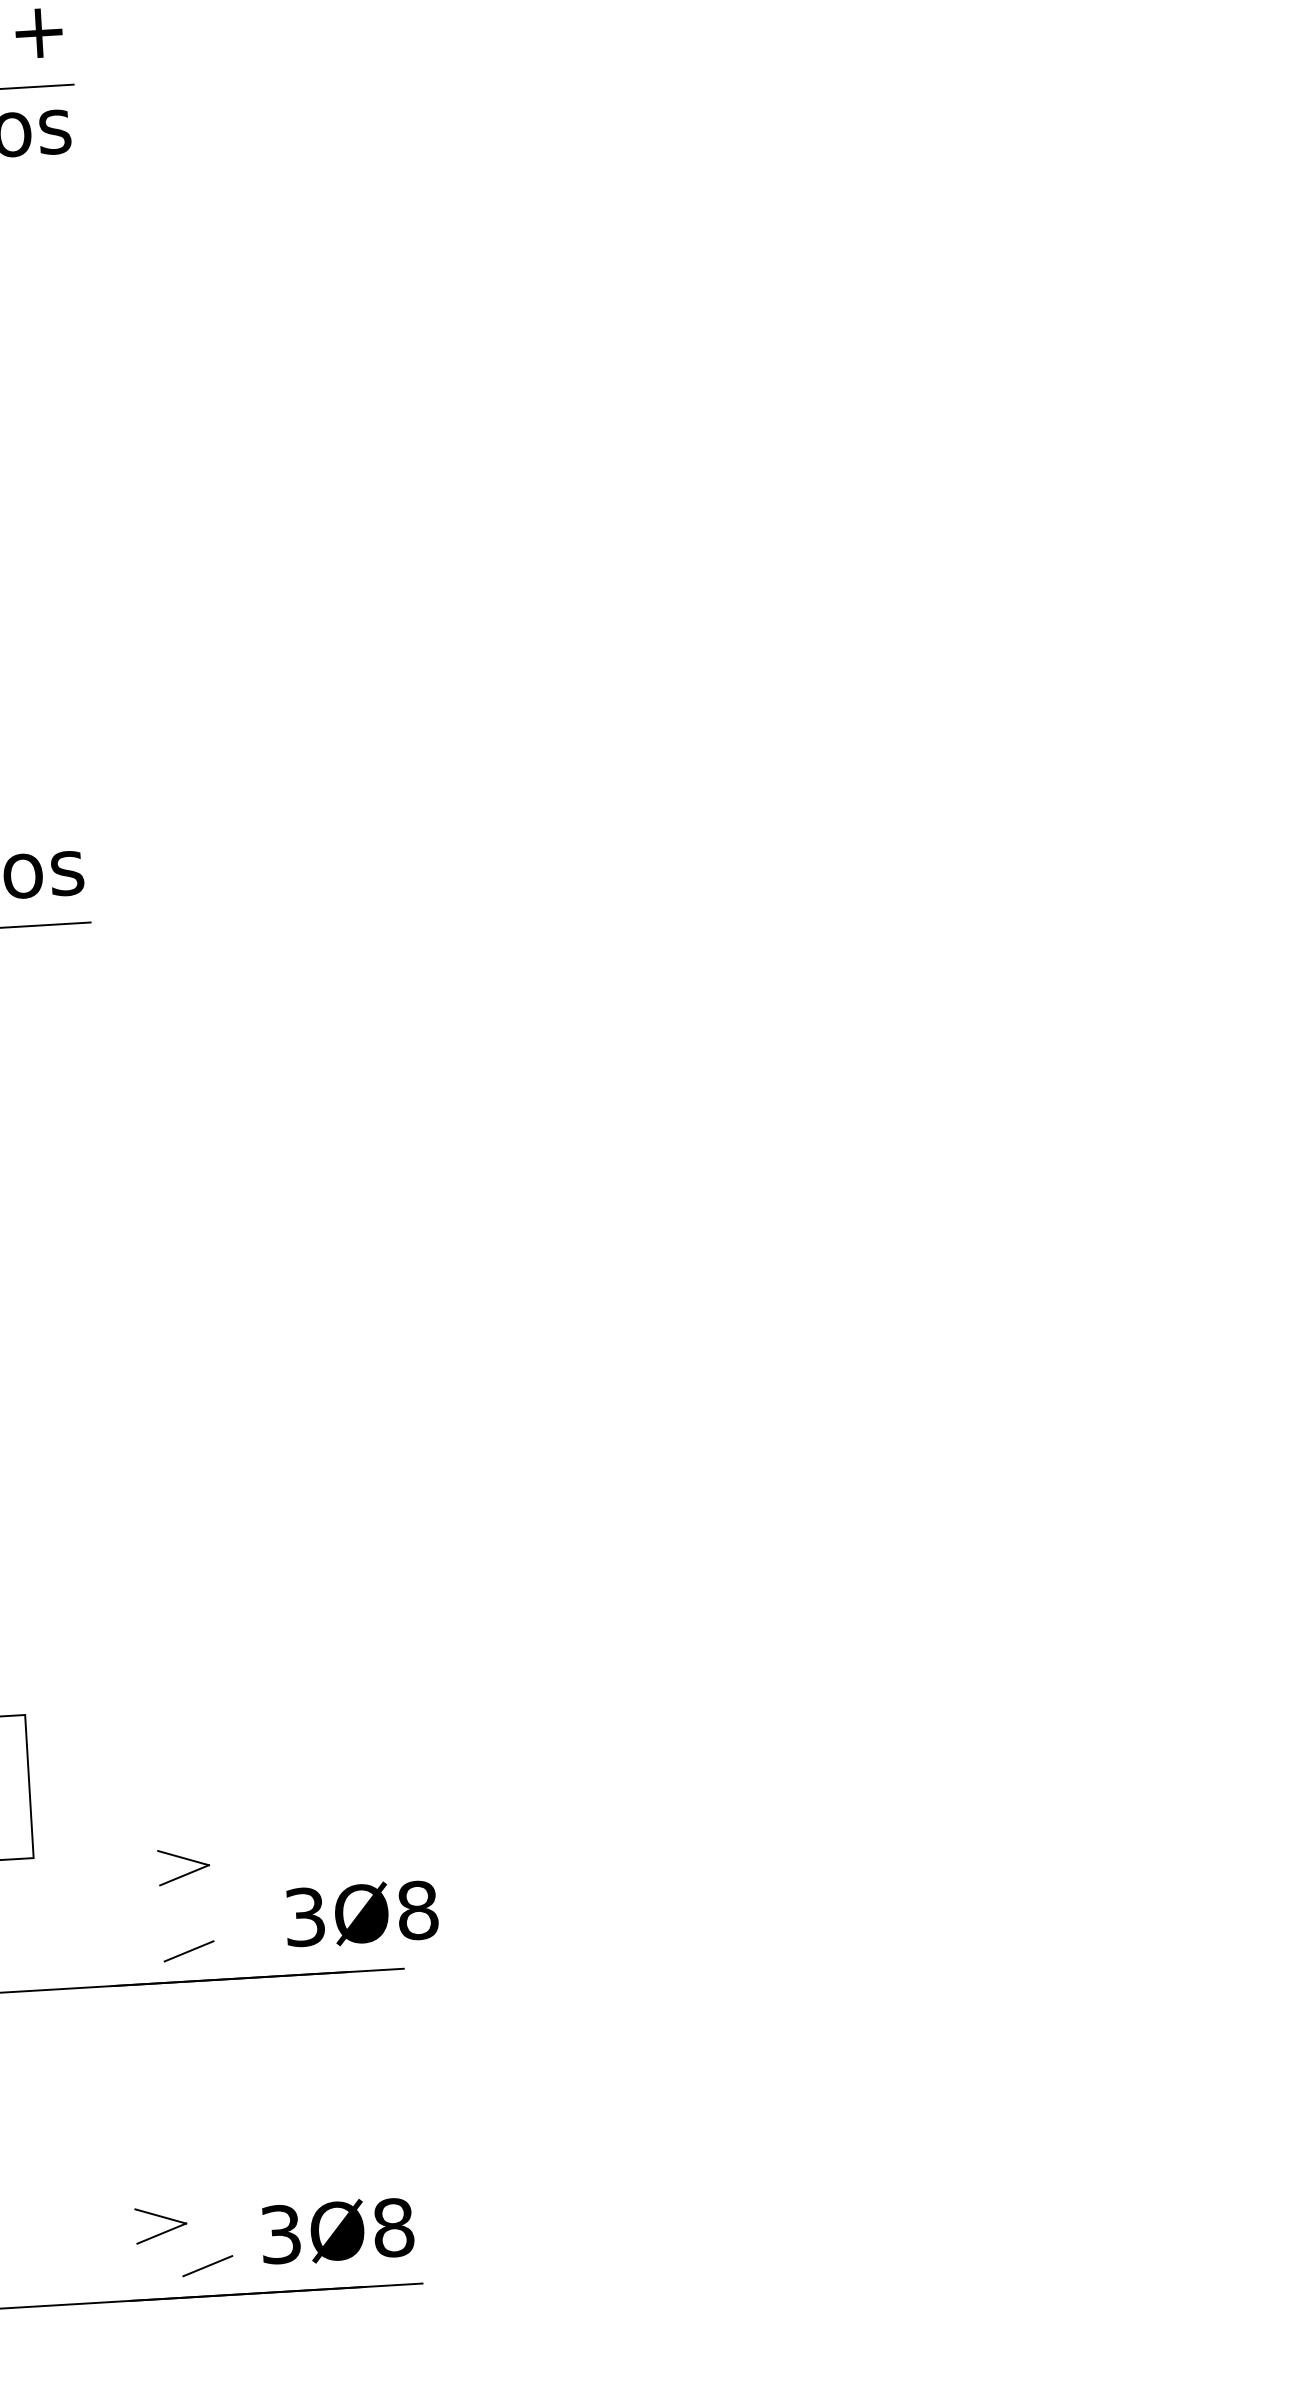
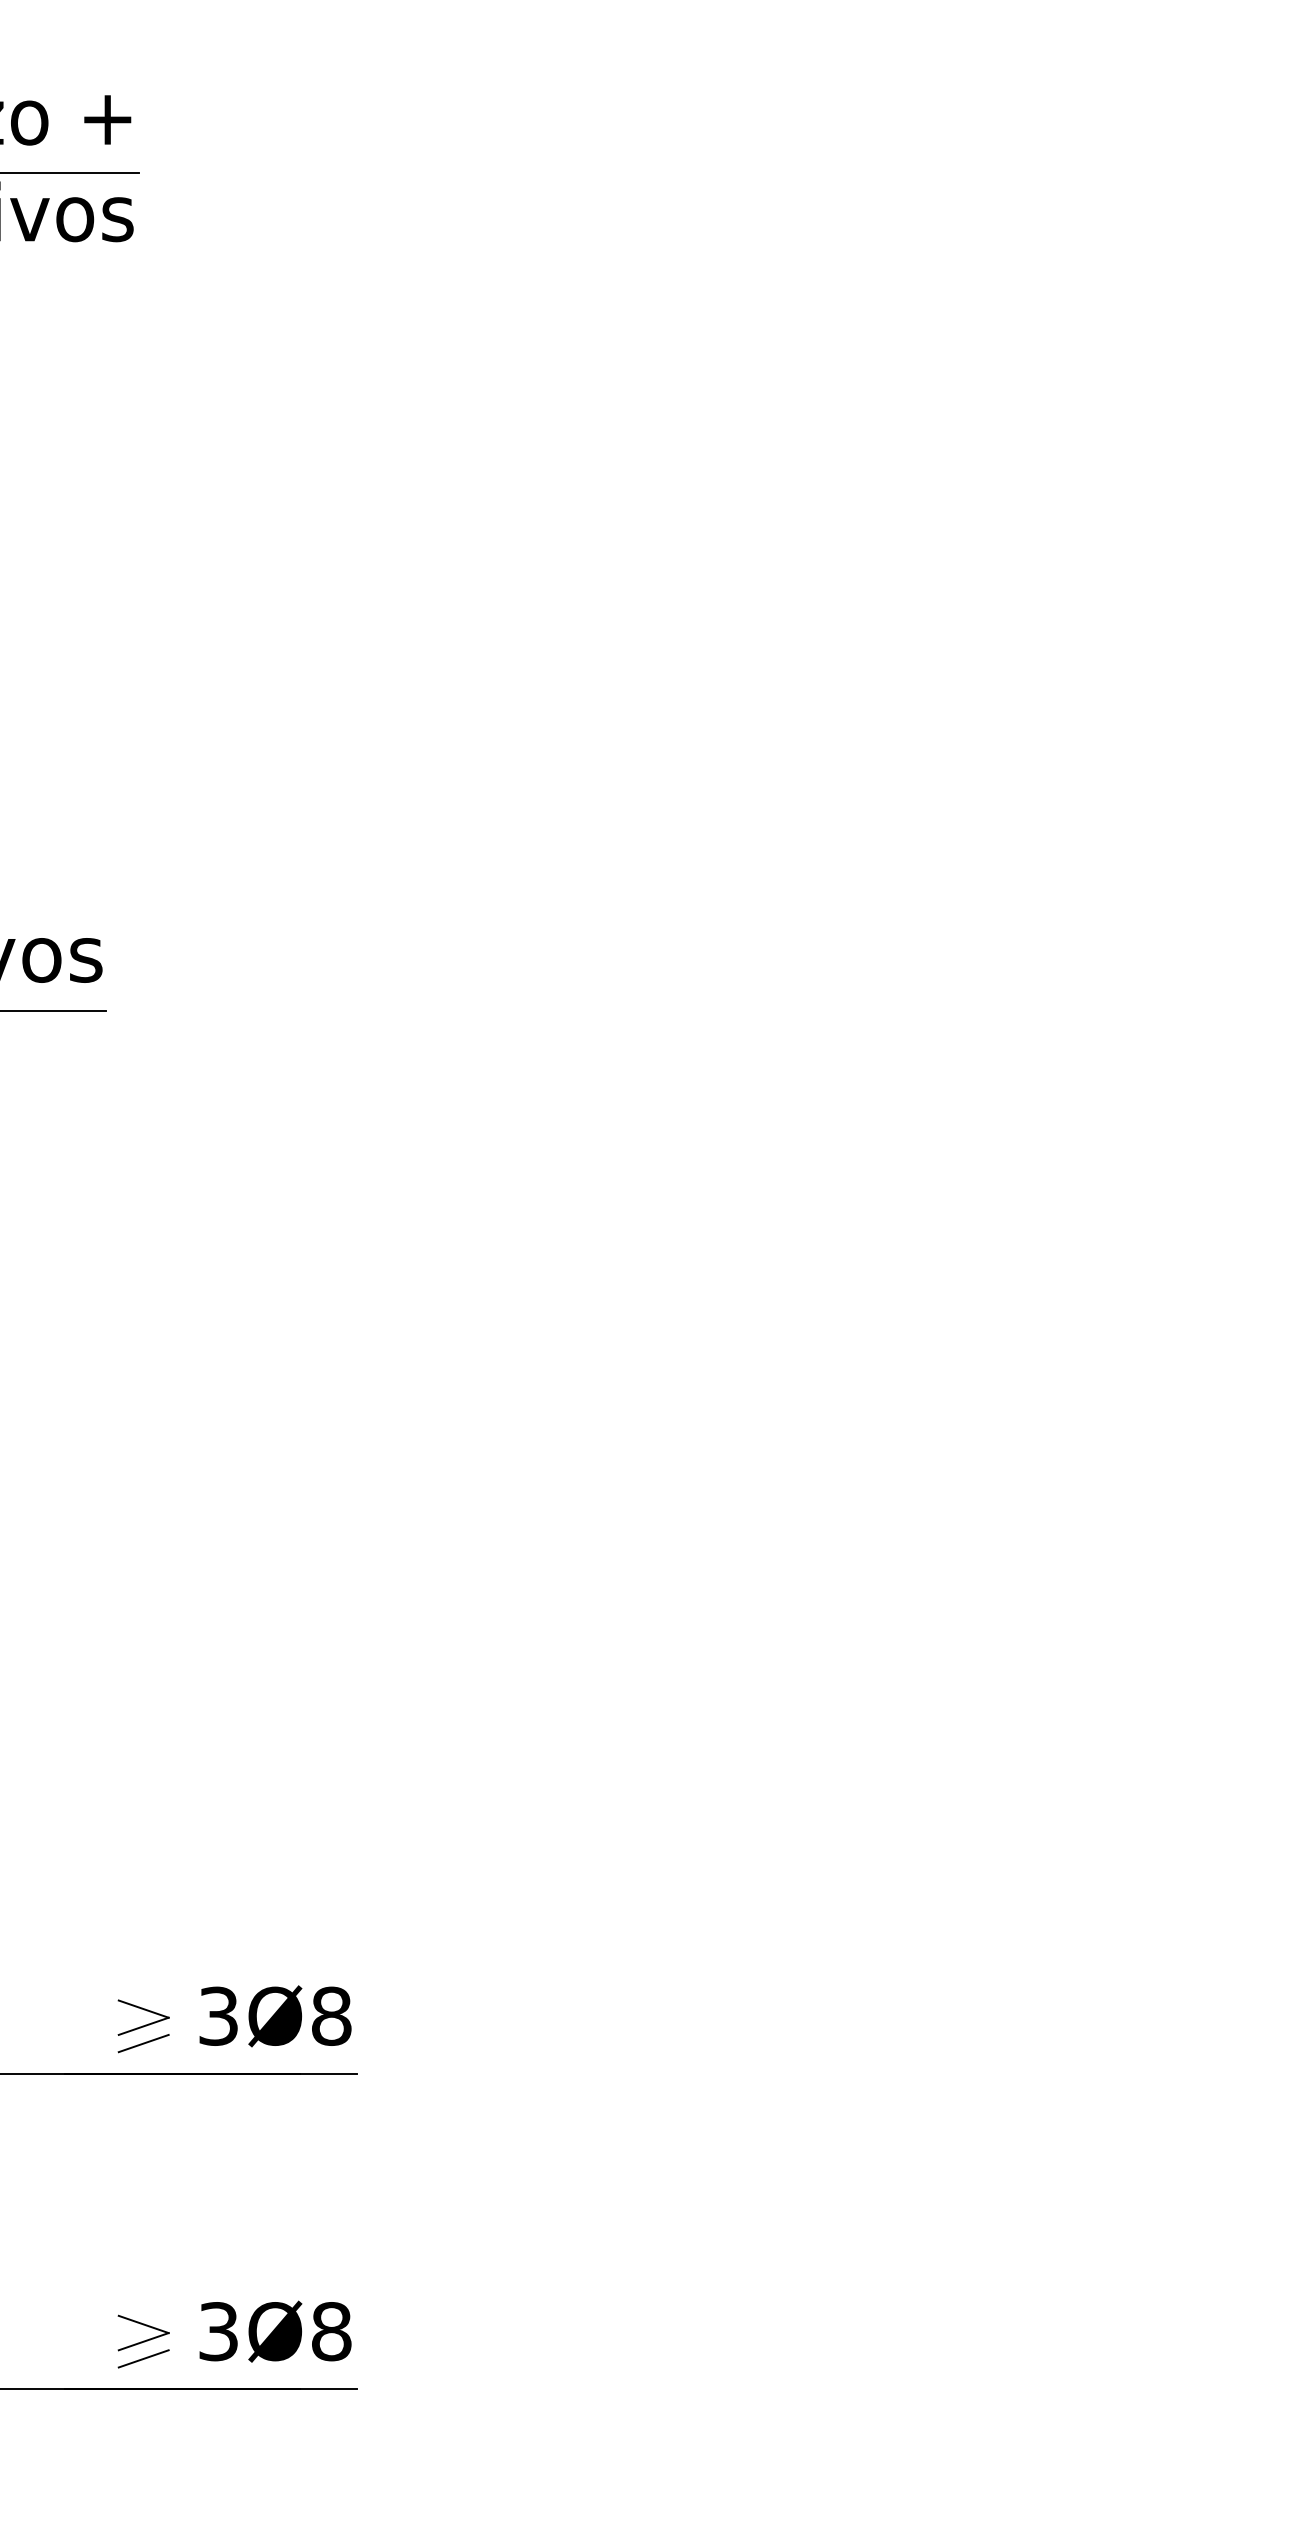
part: (184, 1859) -> (144, 2010), moved
text: (361, 1914) -> (275, 2016), moved
part: (163, 2218) -> (146, 2326), moved

